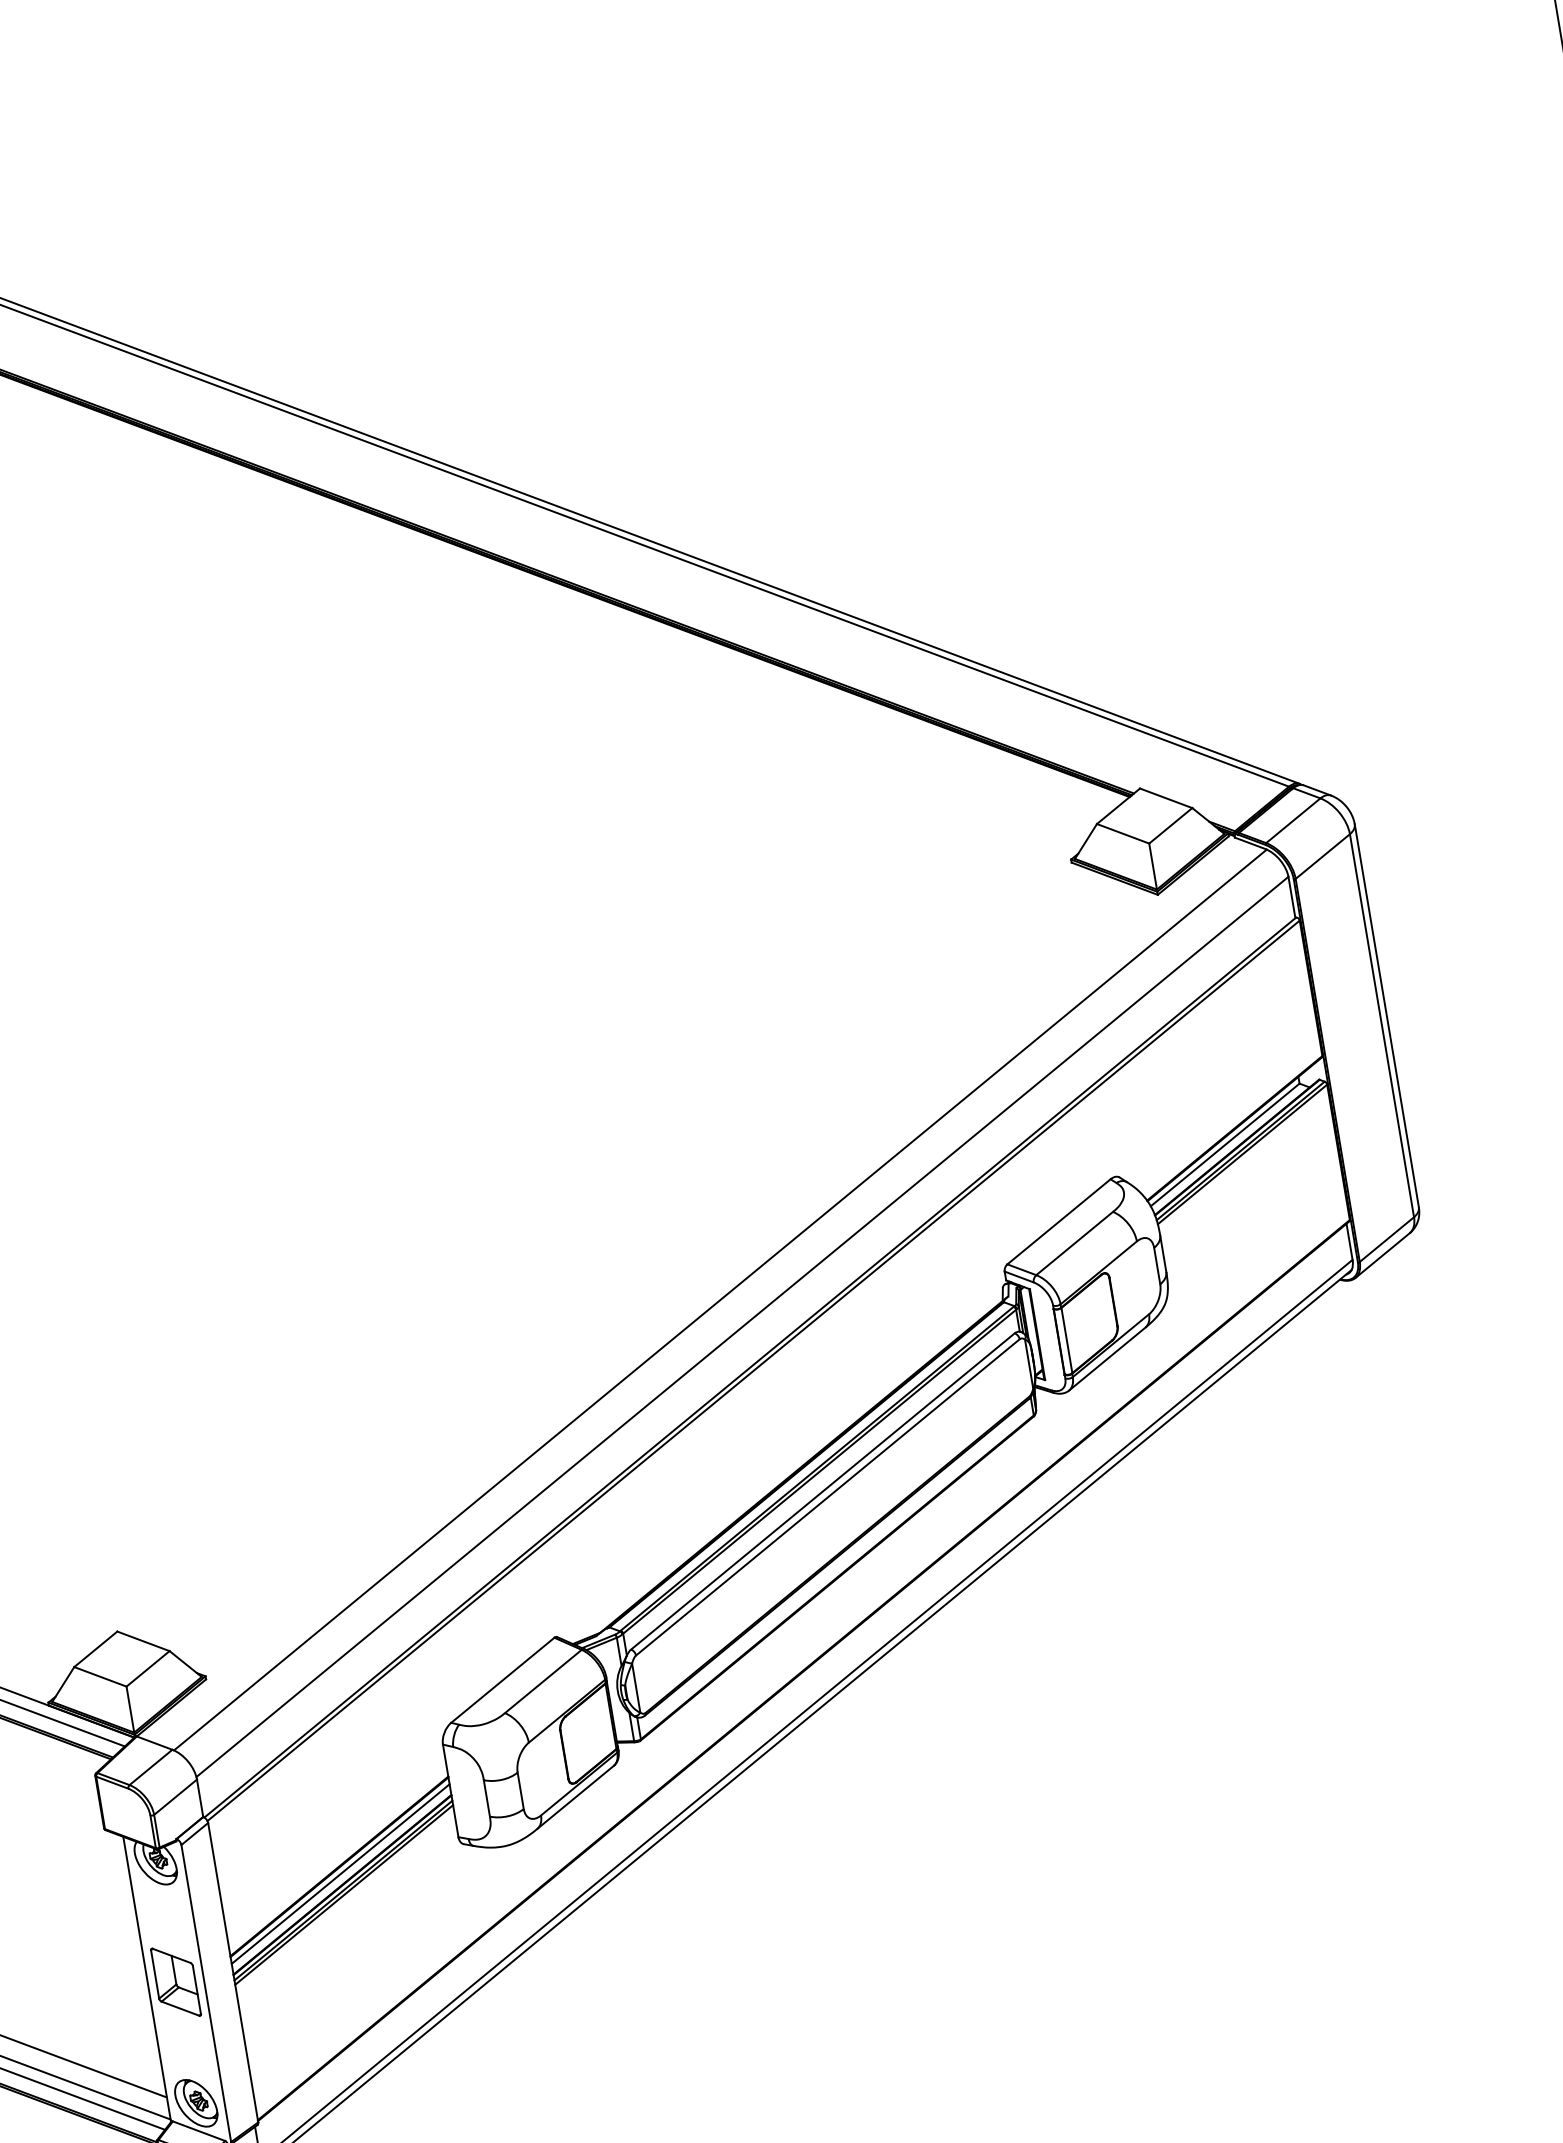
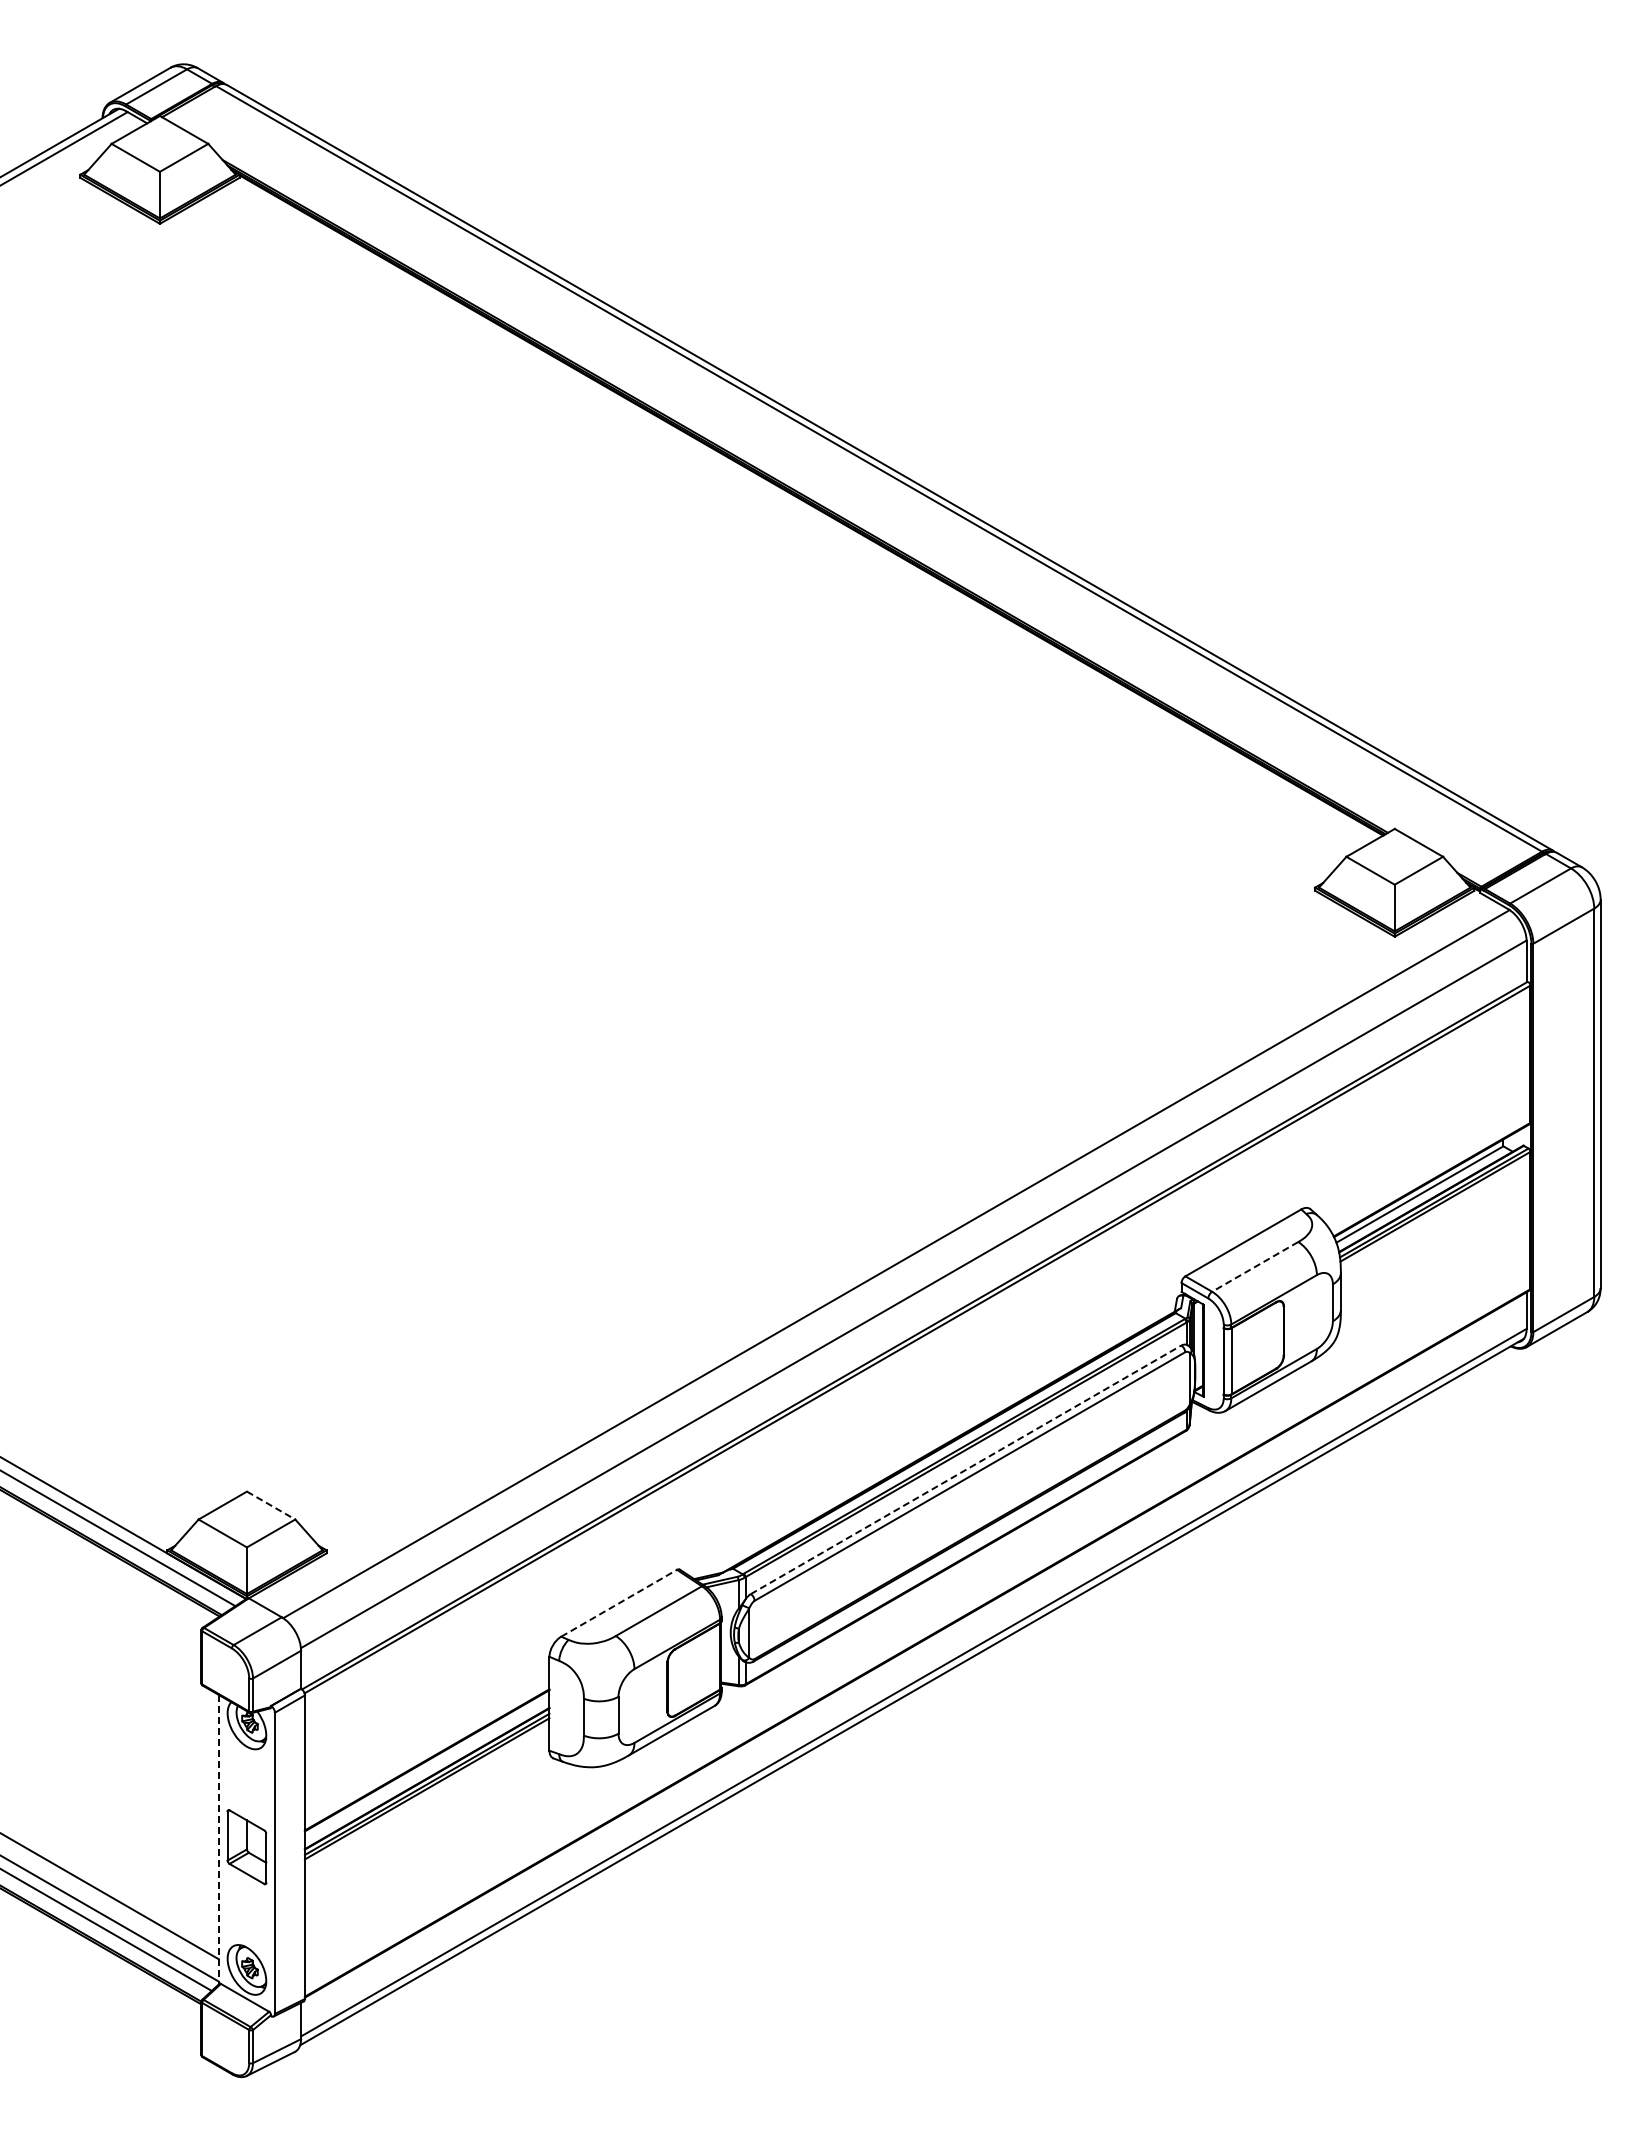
line: (1074, 1243) -> (1255, 1266), solid -> dashed
line: (823, 1491) -> (966, 1469), solid -> dashed
line: (143, 1641) -> (271, 1505), solid -> dashed
line: (503, 1680) -> (619, 1603), solid -> dashed
line: (339, 1874) -> (426, 1767), removed
line: (146, 1979) -> (218, 1839), solid -> dashed

